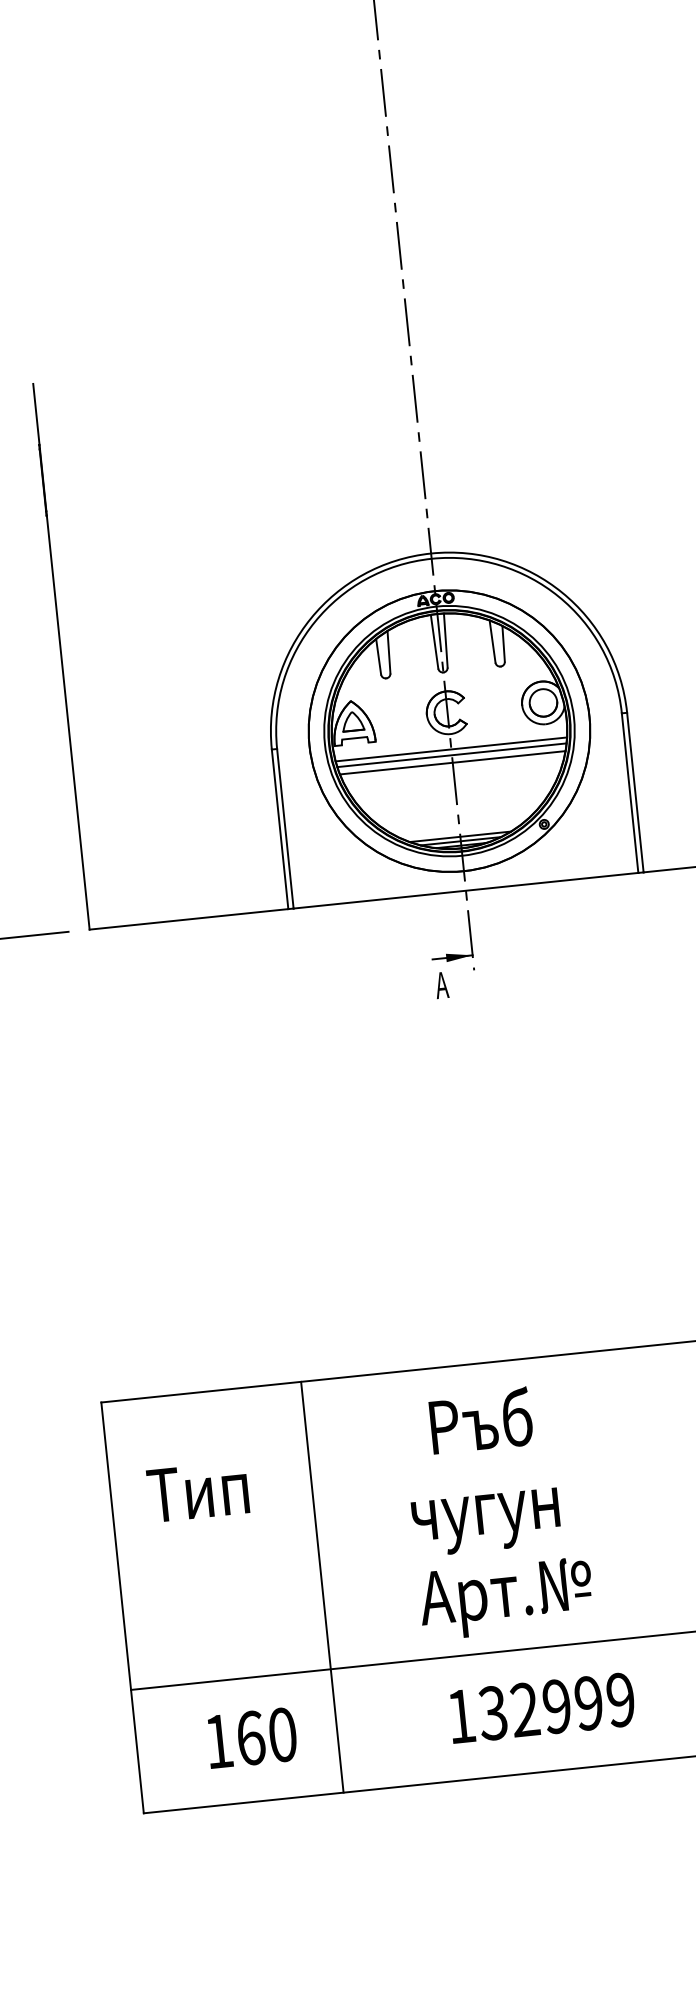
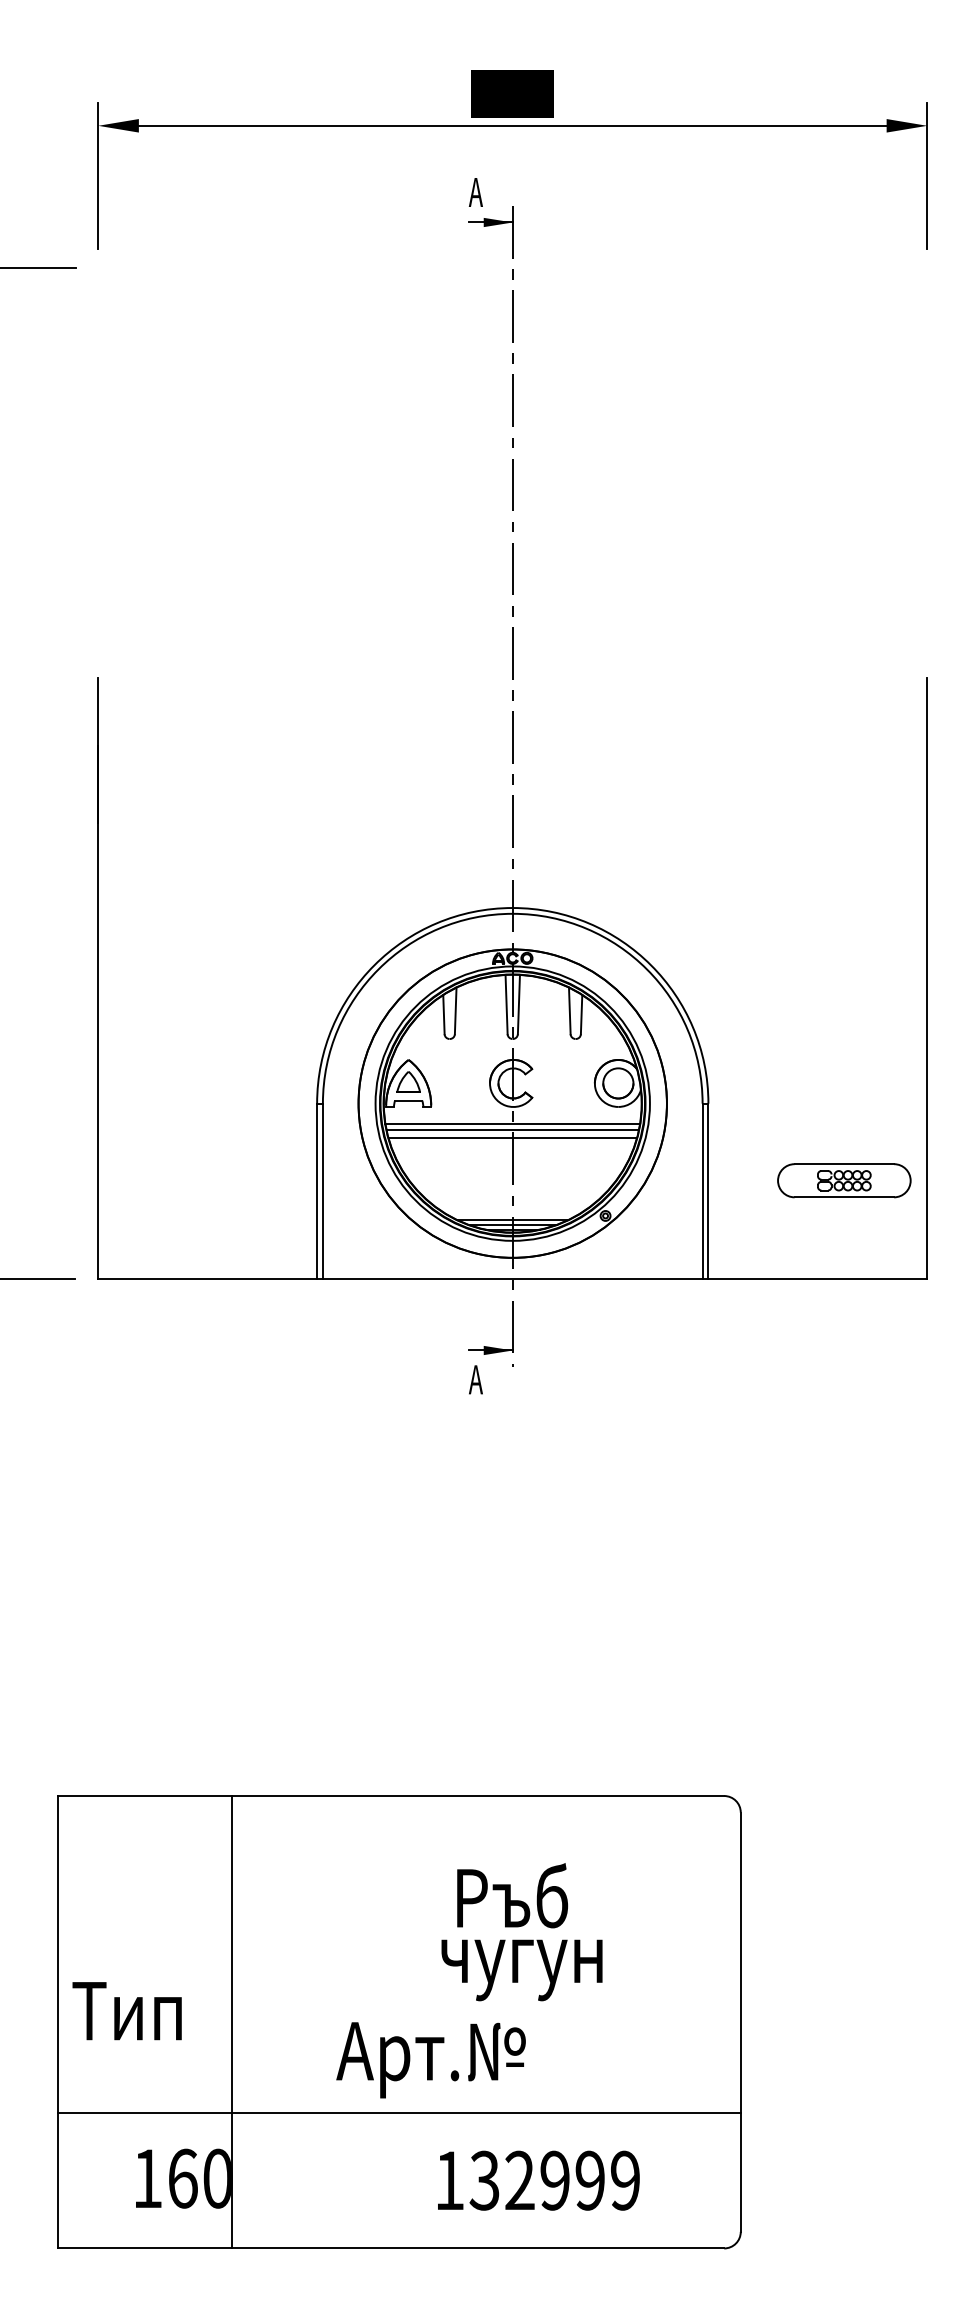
text: (481, 1420) -> (512, 1895), moved
text: (197, 1492) -> (126, 2011), moved
text: (486, 1522) -> (521, 1970), moved
line: (322, 1587) -> (231, 2022), moved
text: (505, 1598) -> (430, 2060), moved
text: (541, 1707) -> (538, 2180), moved

